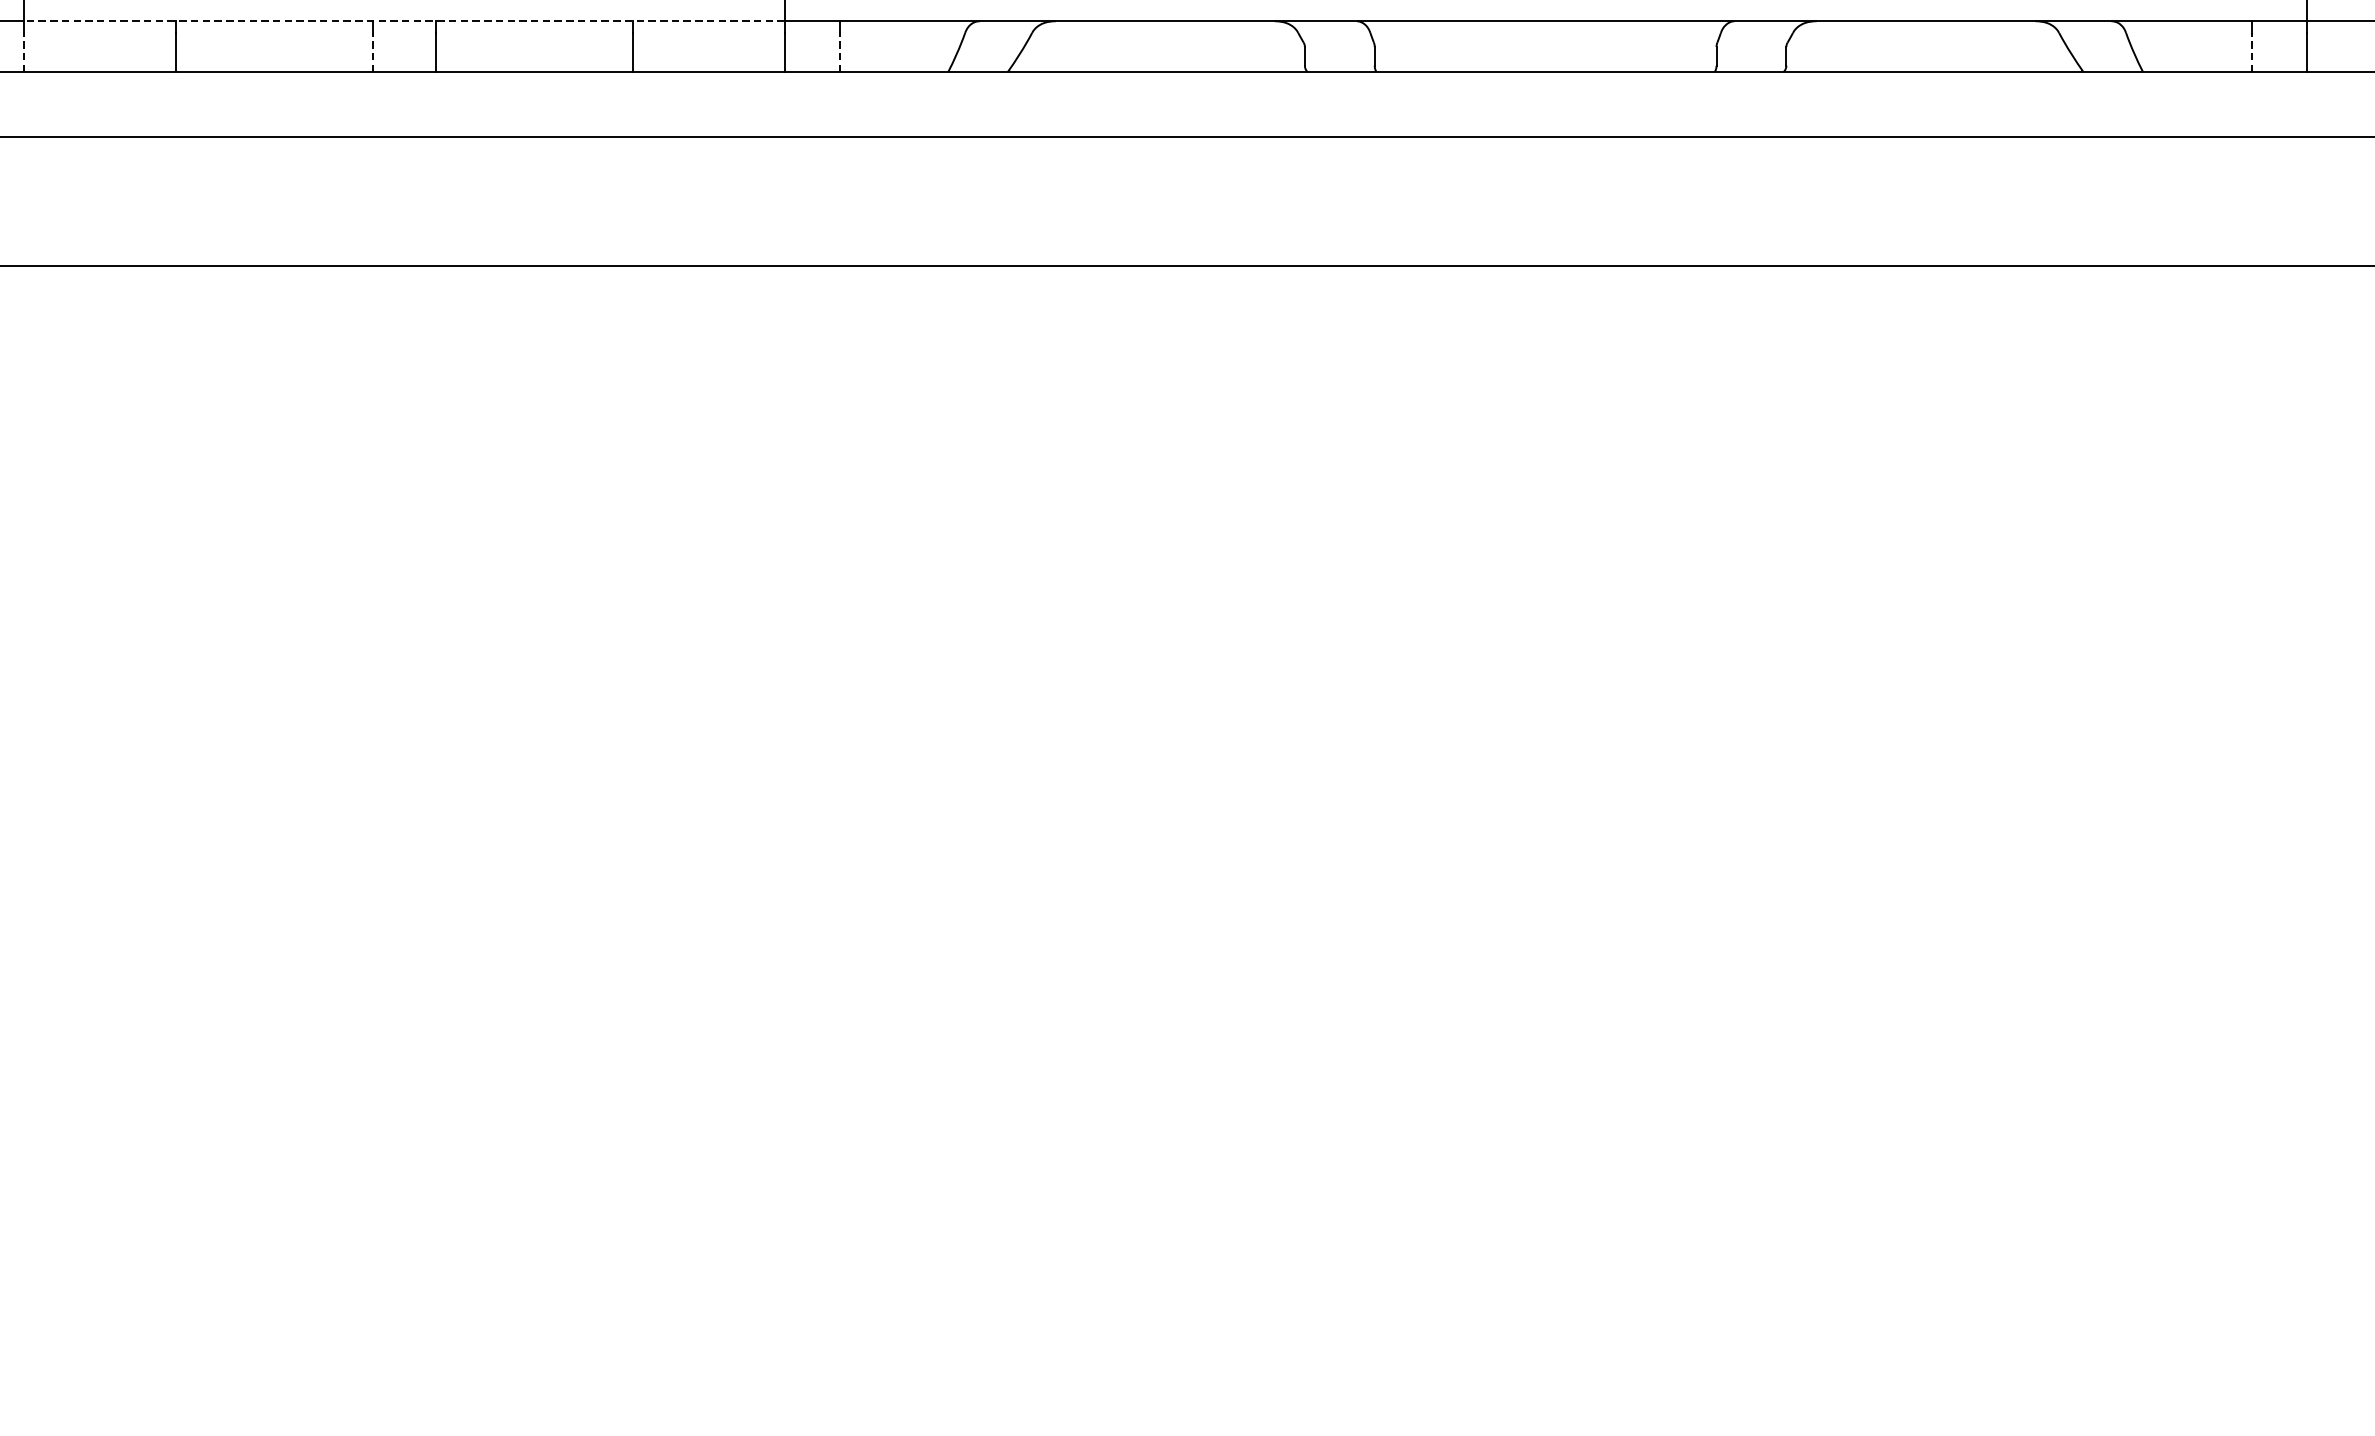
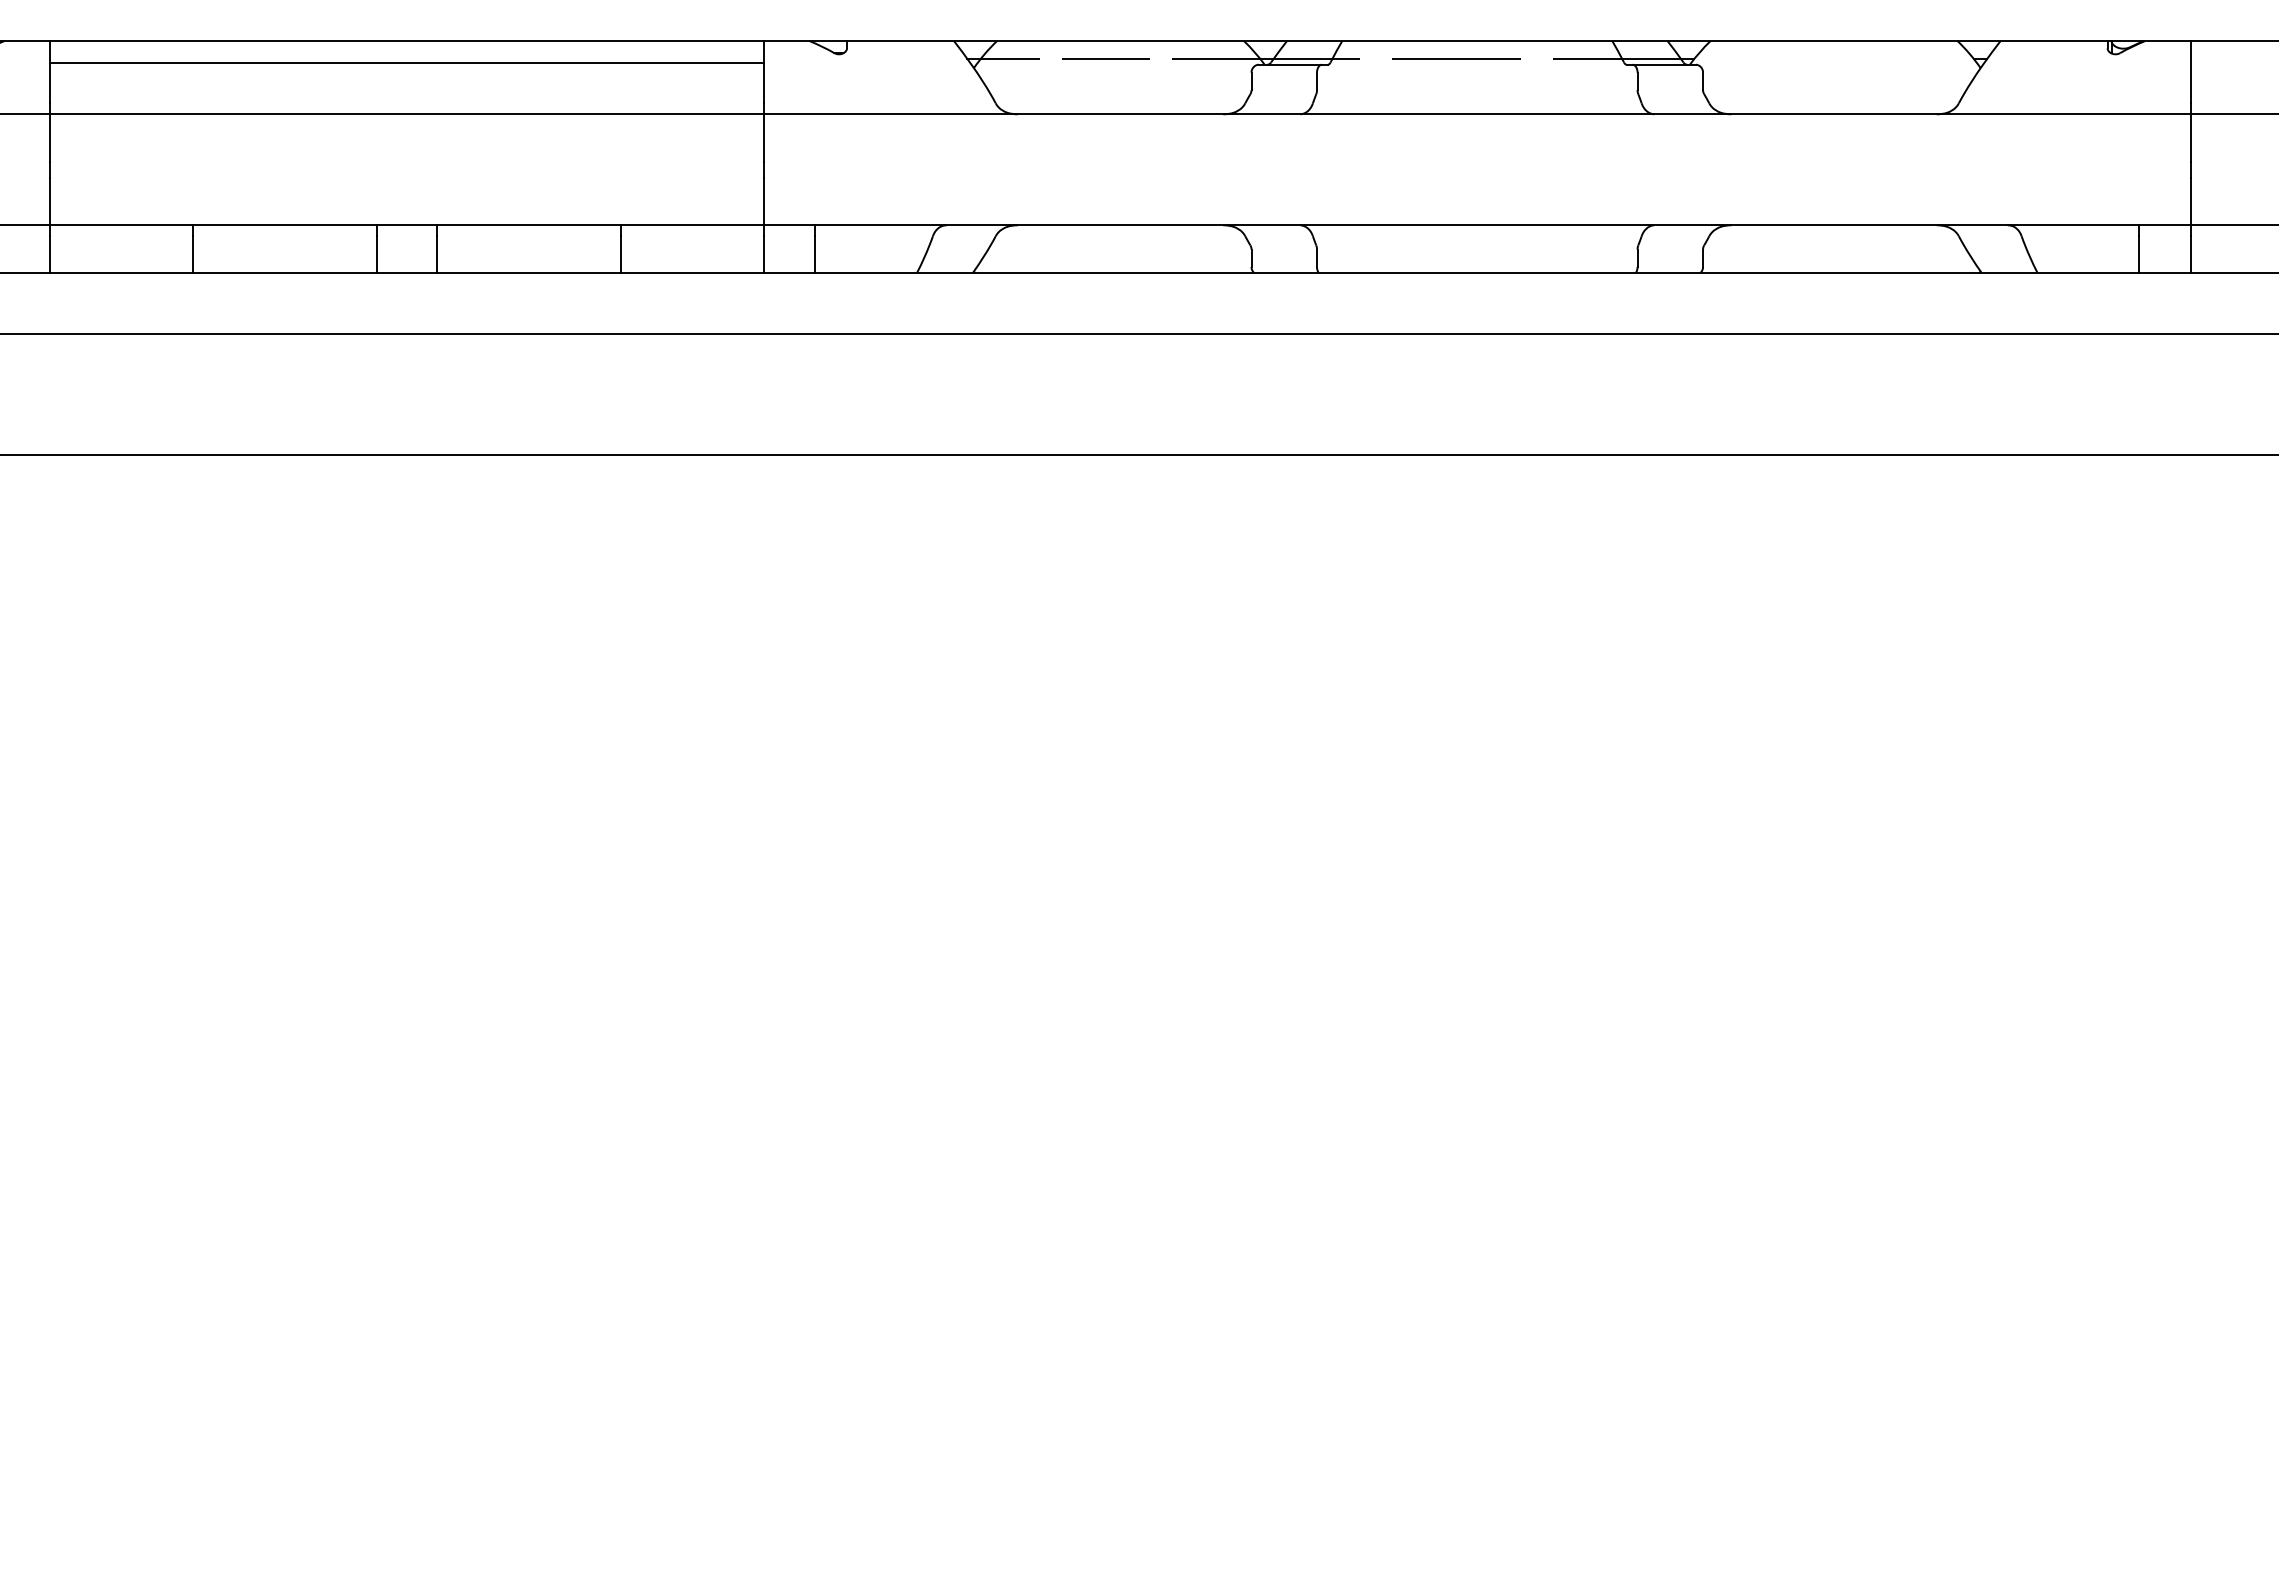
line: (403, 21) -> (406, 225), dashed -> solid
line: (24, 52) -> (50, 254), dashed -> solid
line: (372, 52) -> (377, 254), dashed -> solid
line: (839, 52) -> (815, 254), dashed -> solid
line: (2251, 52) -> (2139, 254), dashed -> solid

